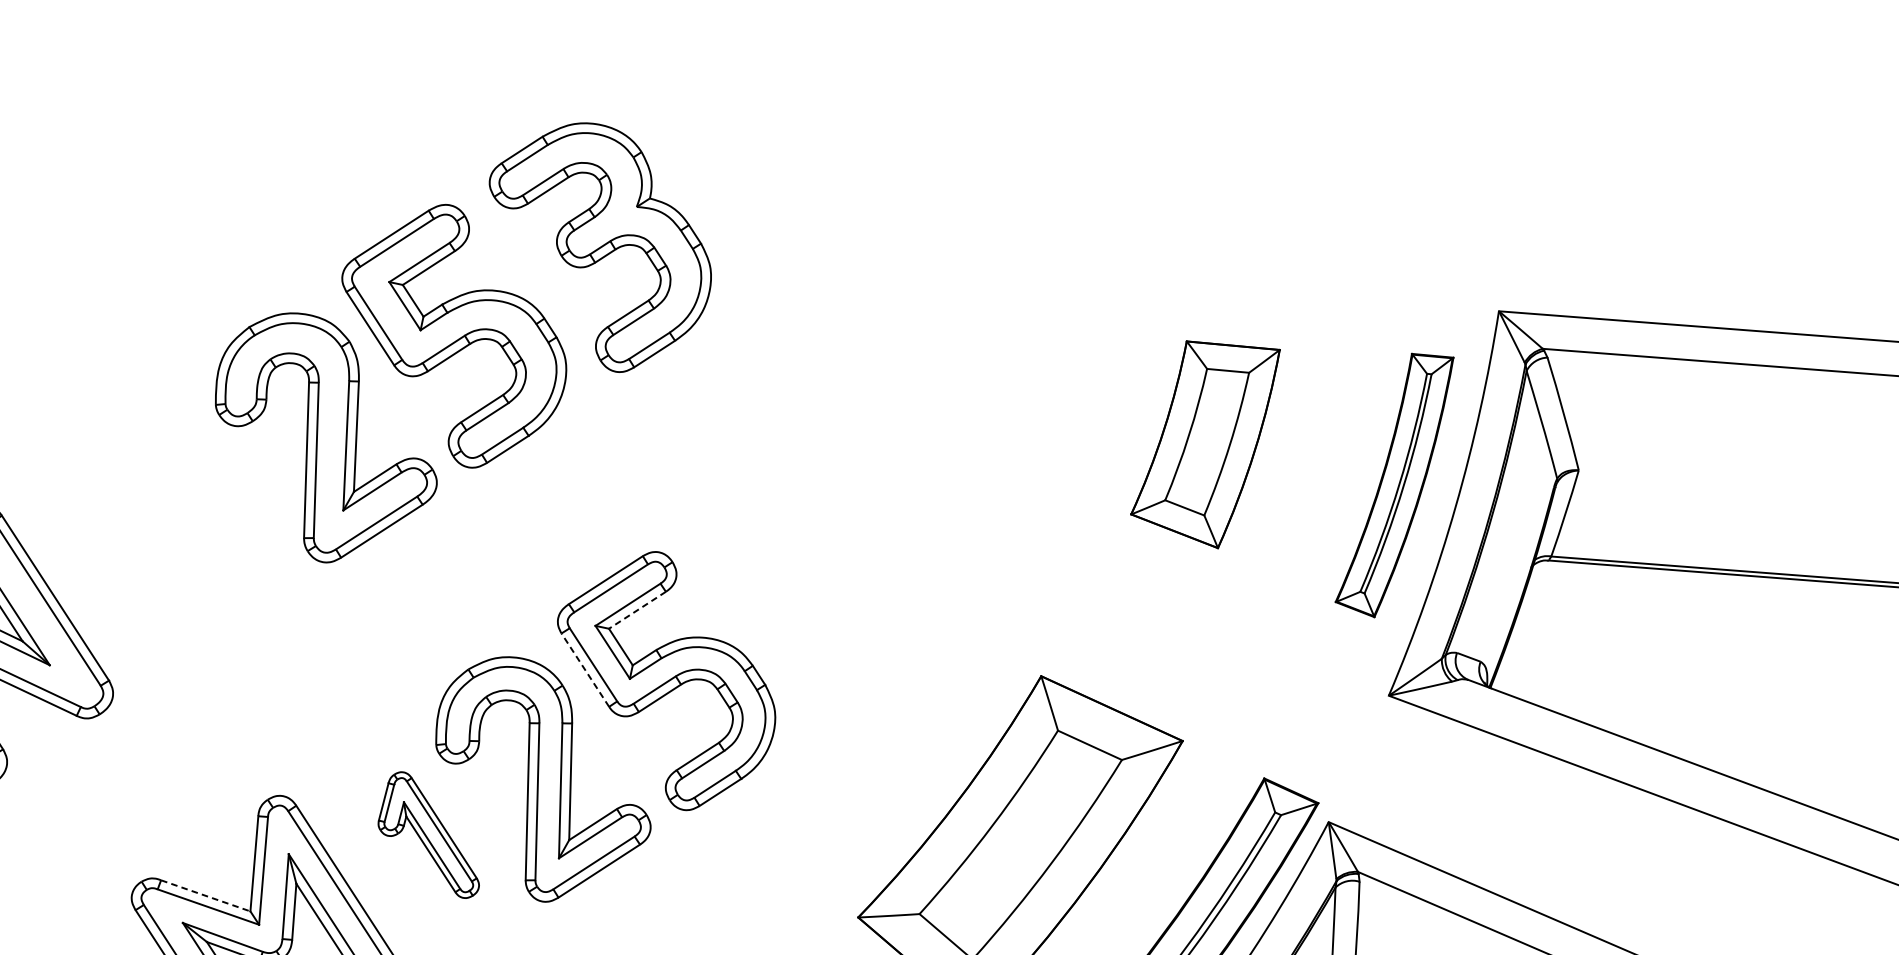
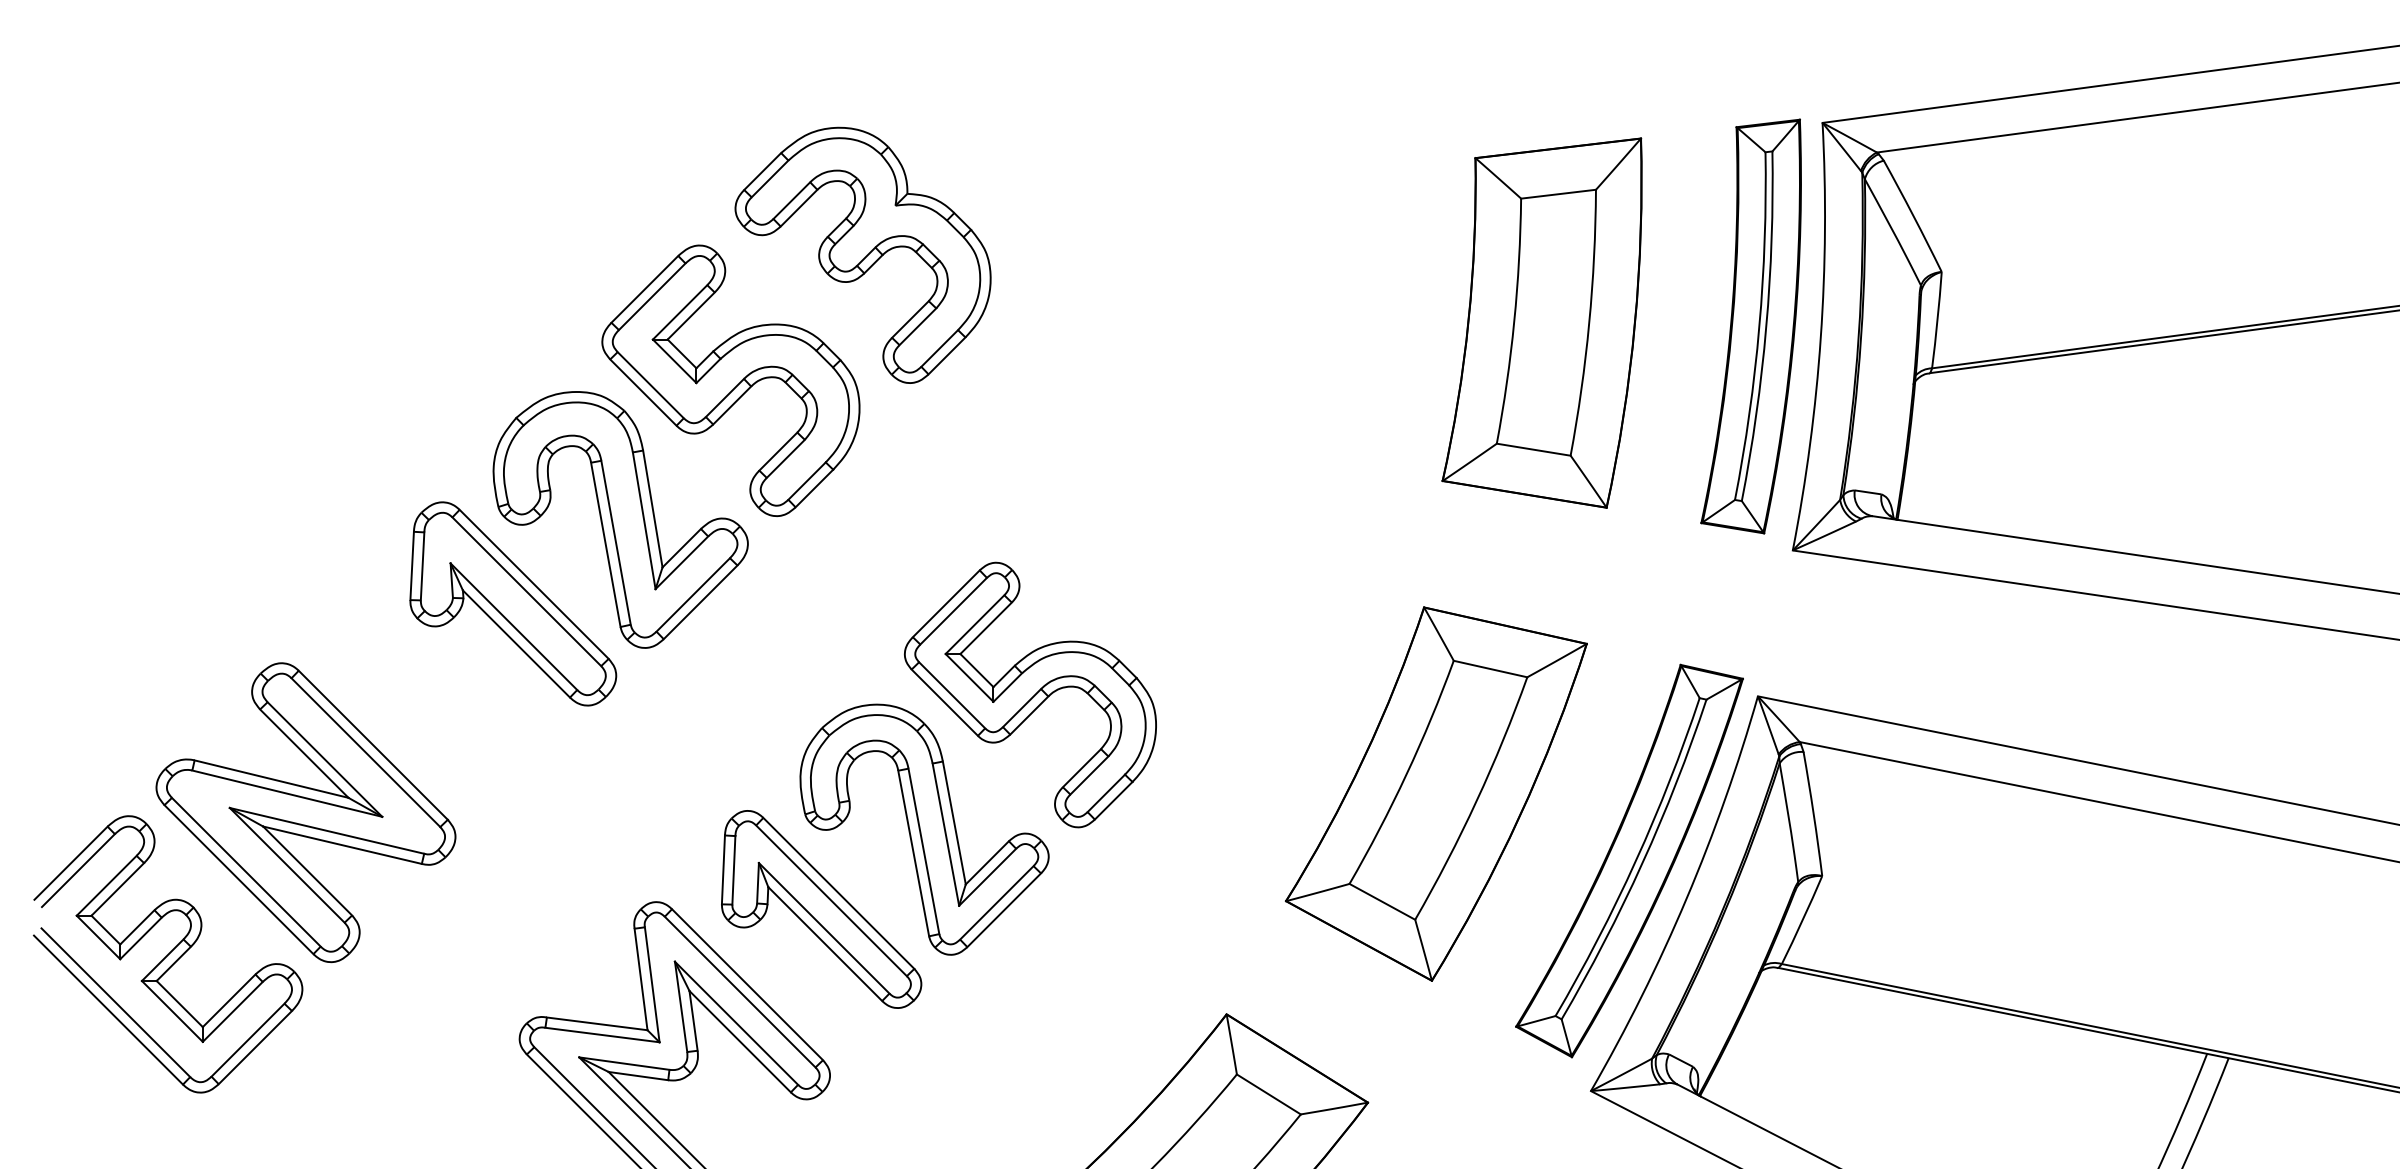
part: (1203, 438) -> (1541, 322), size x1.67
part: (1393, 483) -> (1750, 326), size x1.43
part: (210, 495) -> (513, 603), added
line: (636, 610) -> (985, 628), dashed -> solid
line: (585, 669) -> (944, 702), dashed -> solid
part: (432, 834) -> (821, 909), size x1.67
line: (206, 895) -> (597, 1023), dashed -> solid

